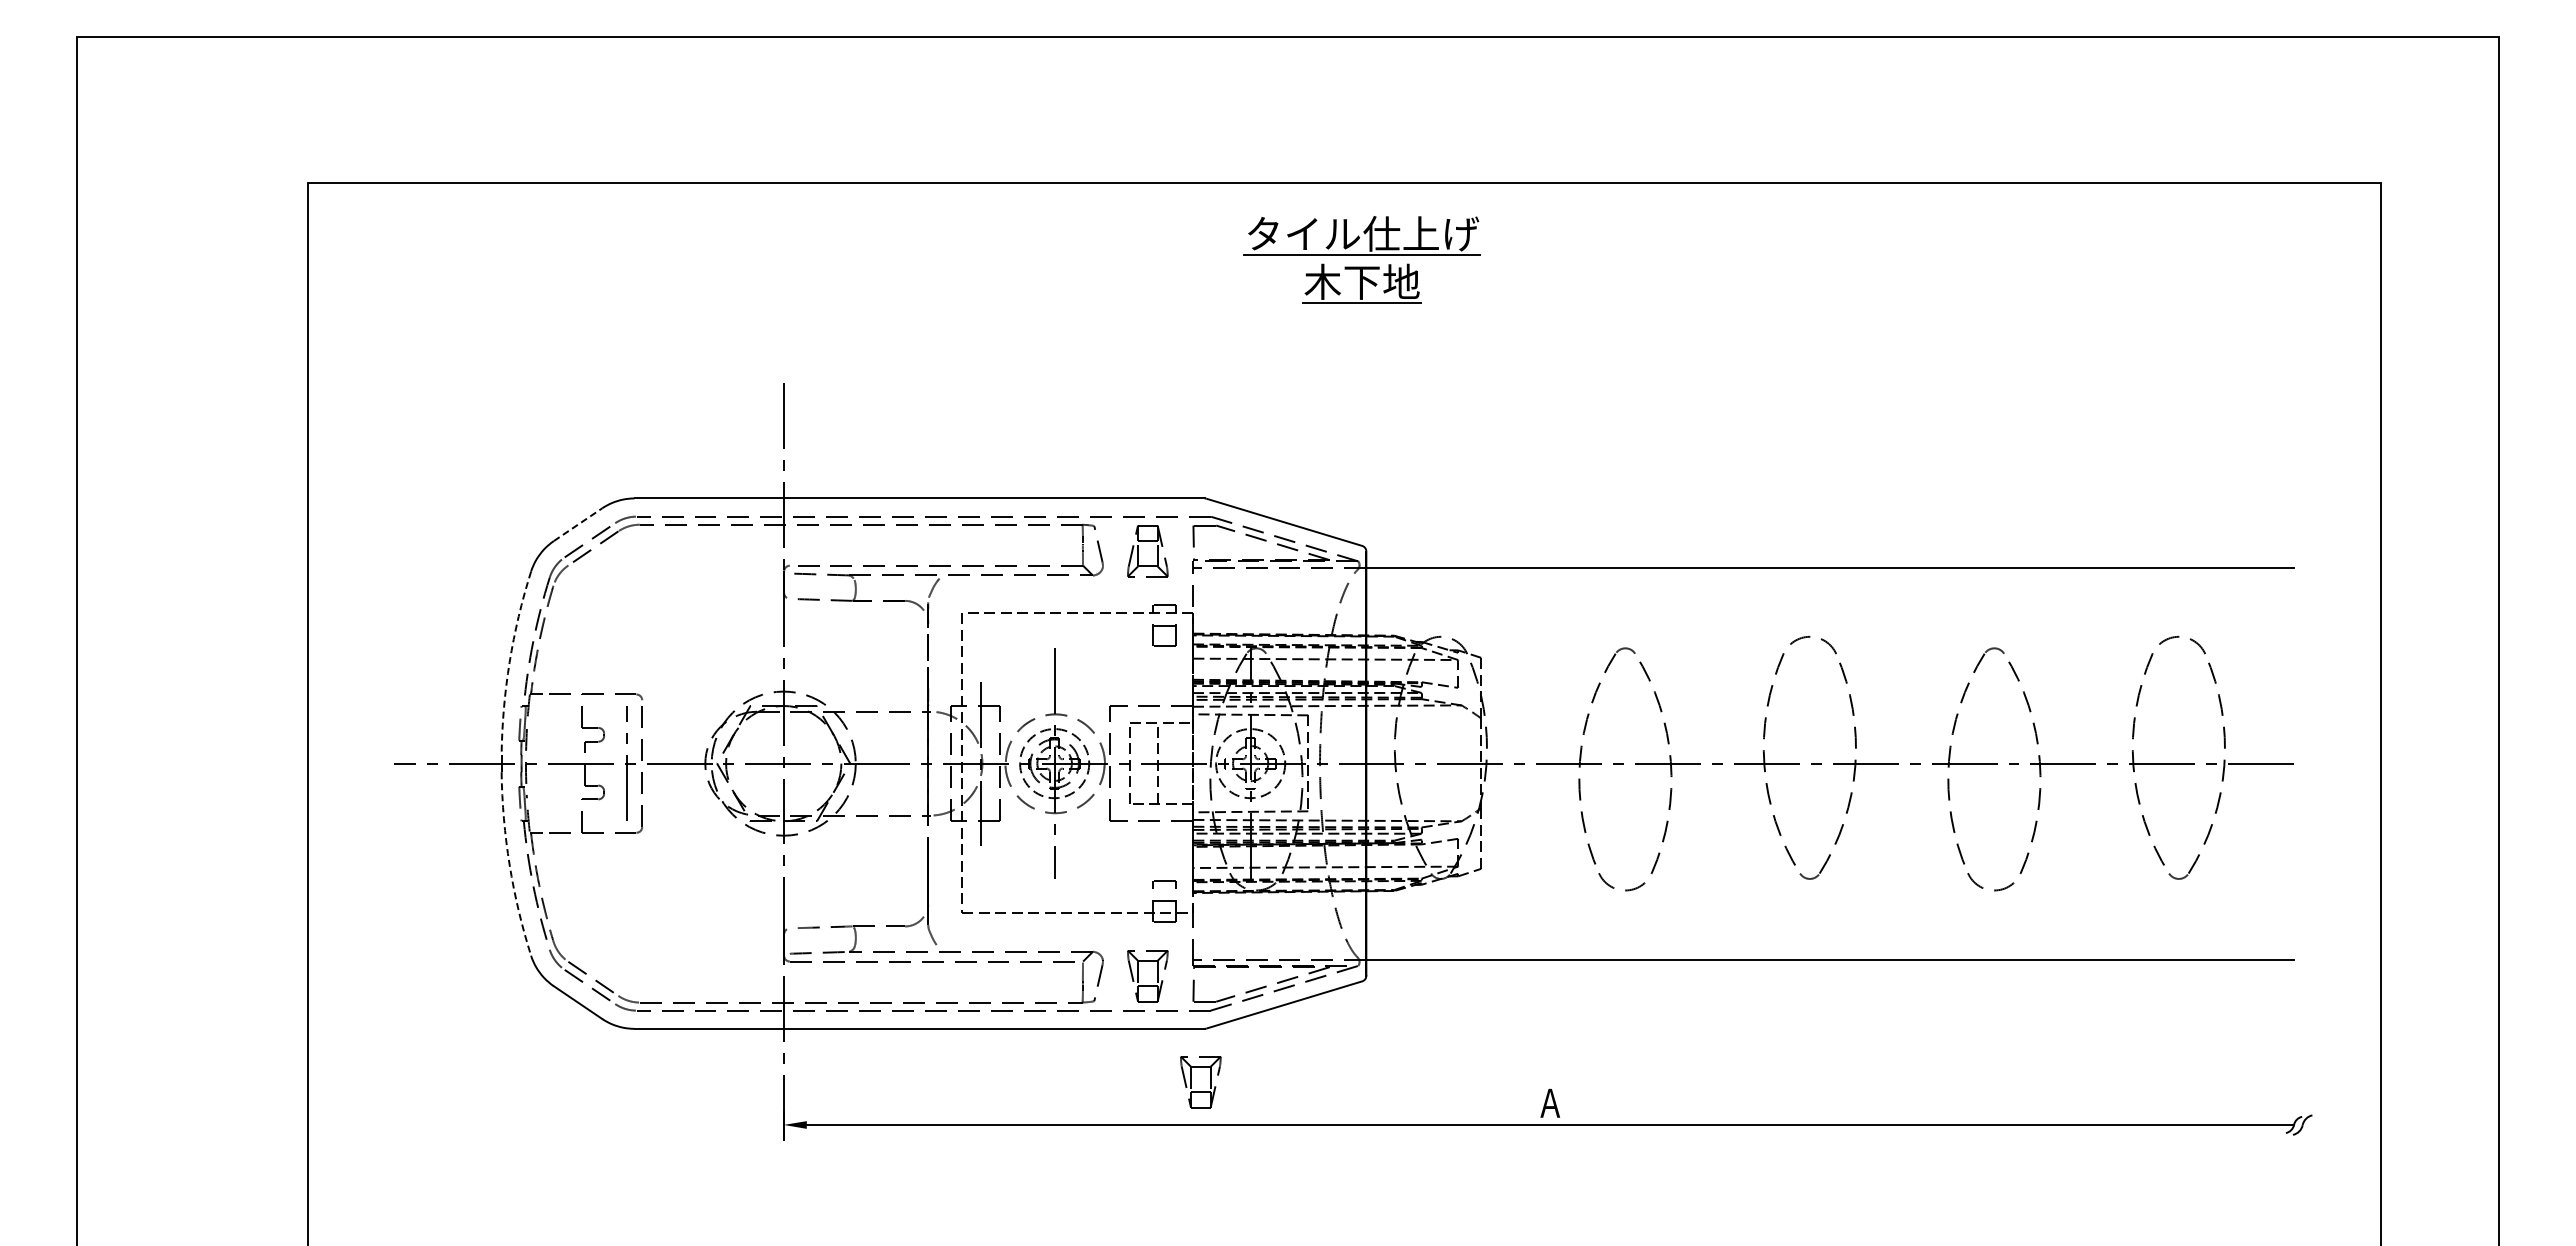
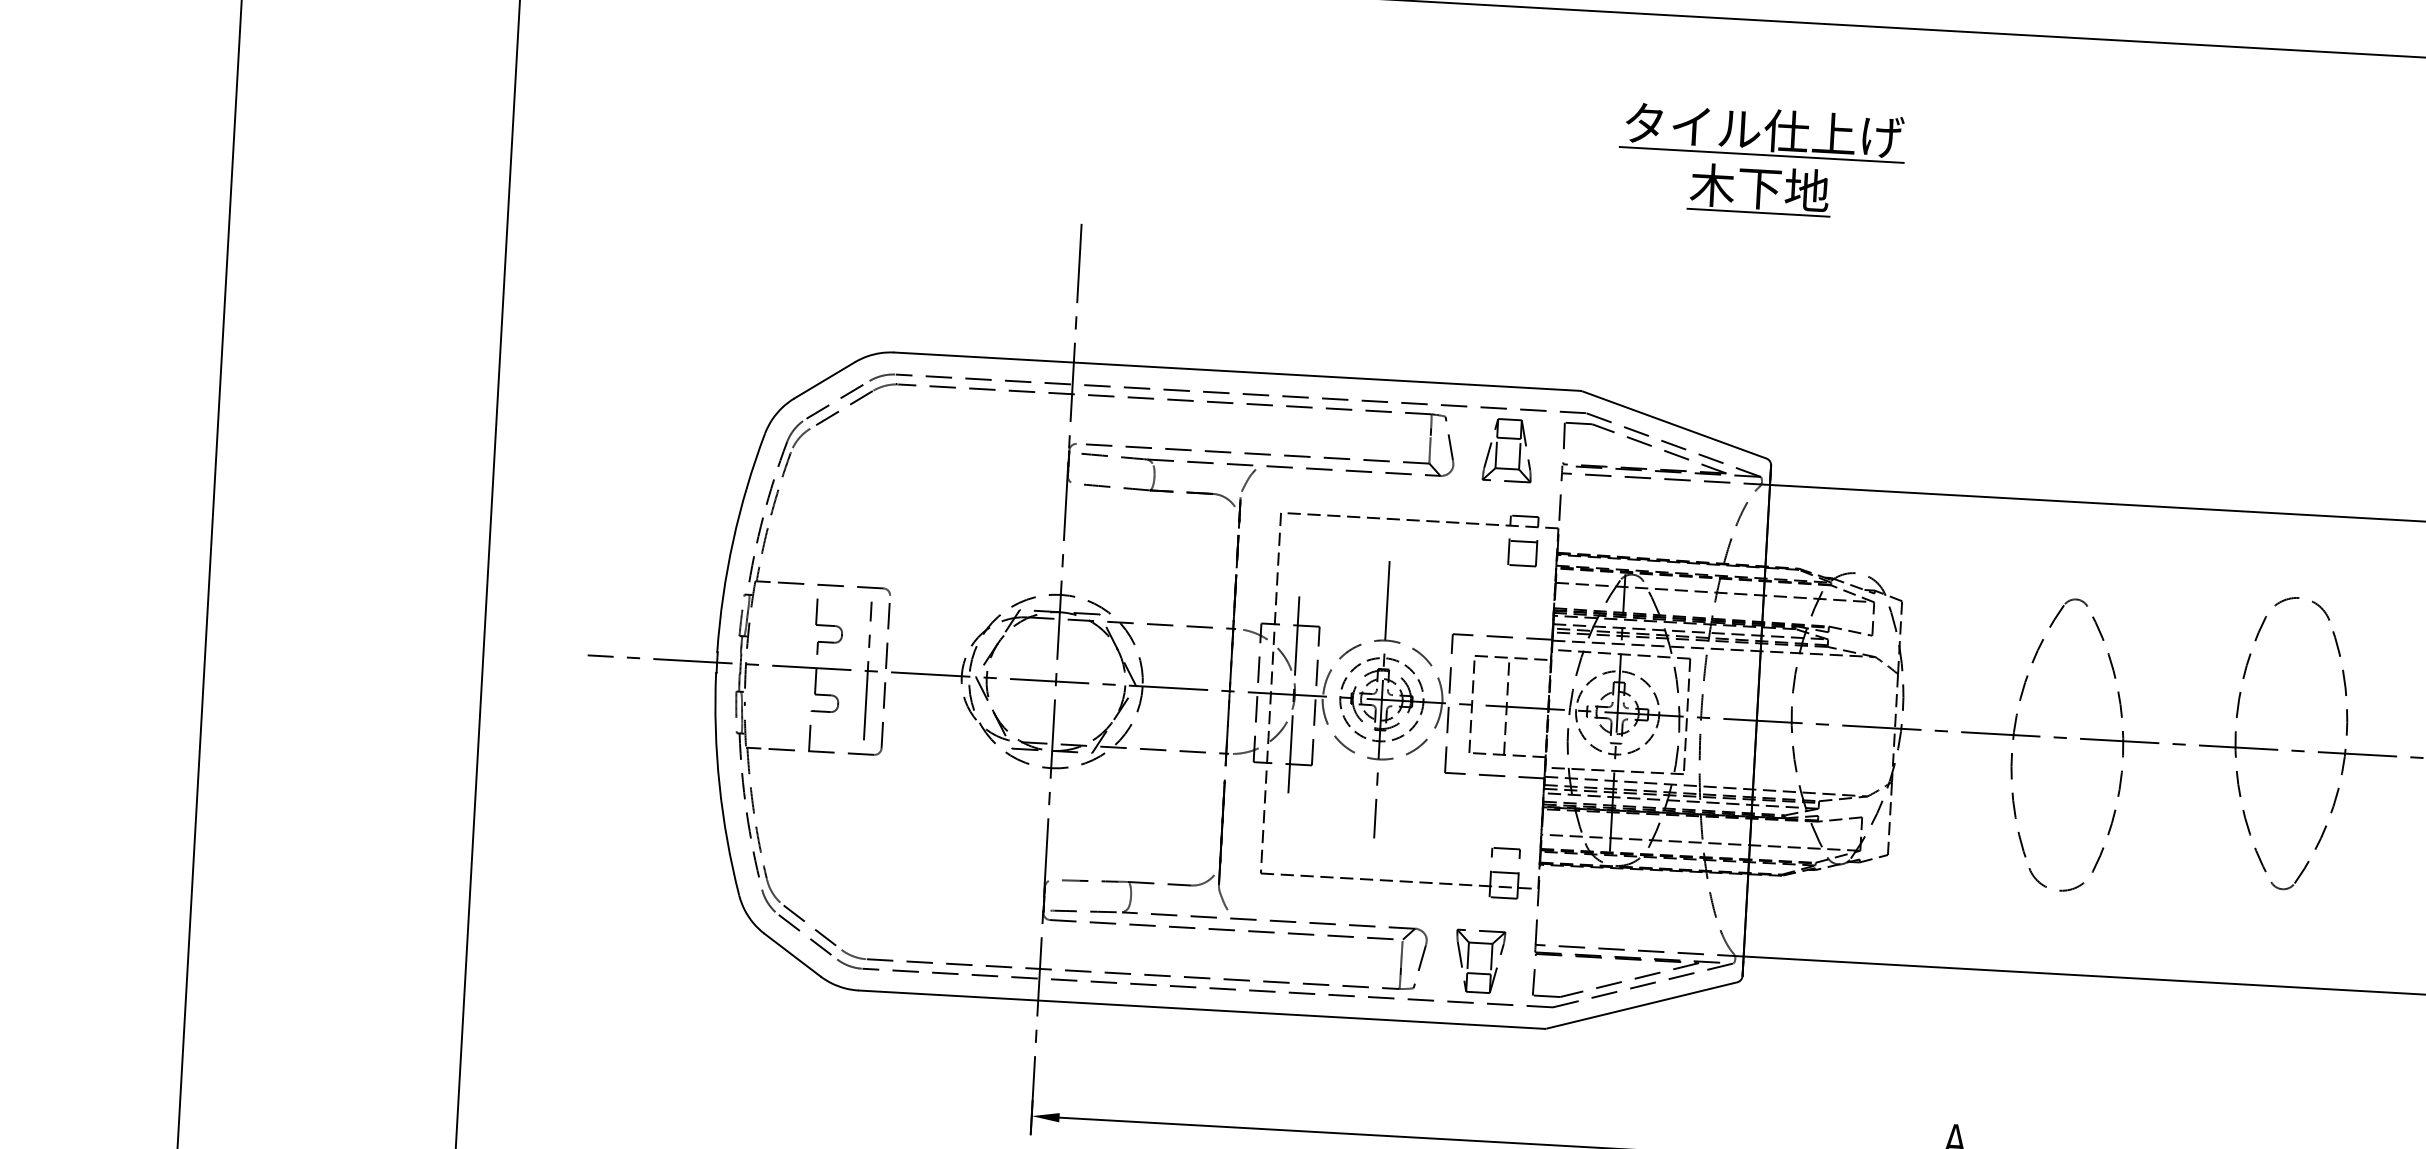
part: (1361, 259) -> (1760, 160), moved
line: (578, 524) -> (825, 380), dashed -> solid
arc: (509, 662) -> (732, 541), dashed -> solid
arc: (509, 865) -> (719, 785), dashed -> solid
part: (1191, 1082) -> (1525, 1092), removed

